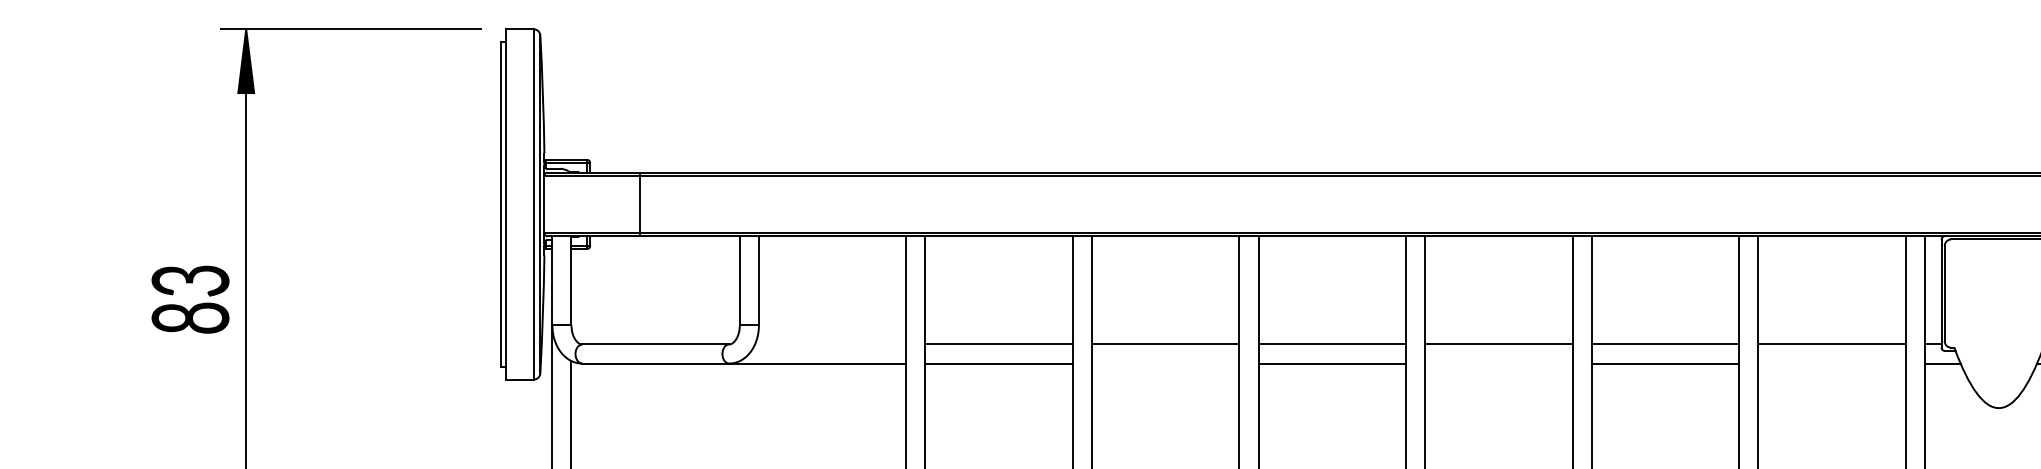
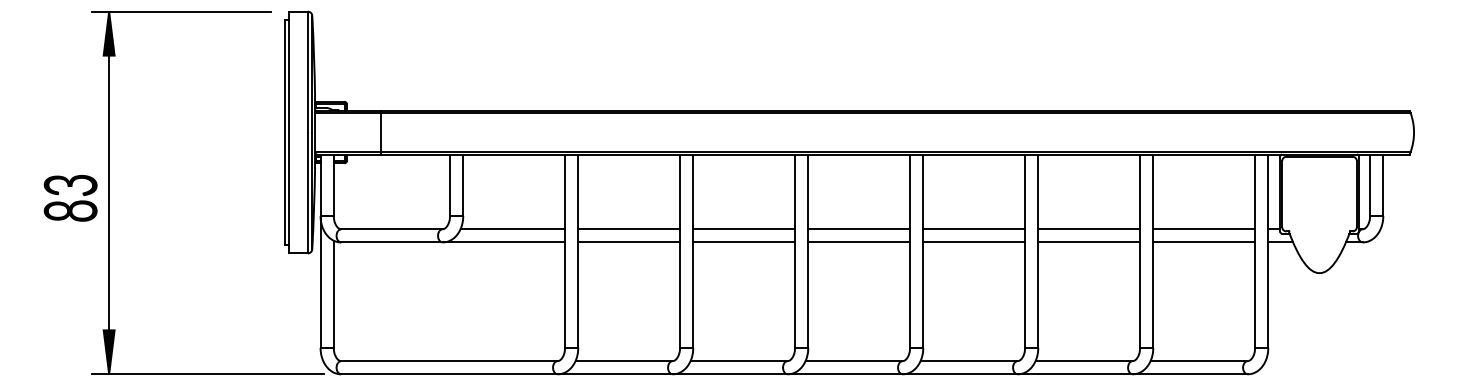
line: (830, 344) -> (512, 229), added
line: (1166, 363) -> (744, 242), added
line: (1499, 363) -> (974, 242), added
line: (1832, 363) -> (1204, 242), added

